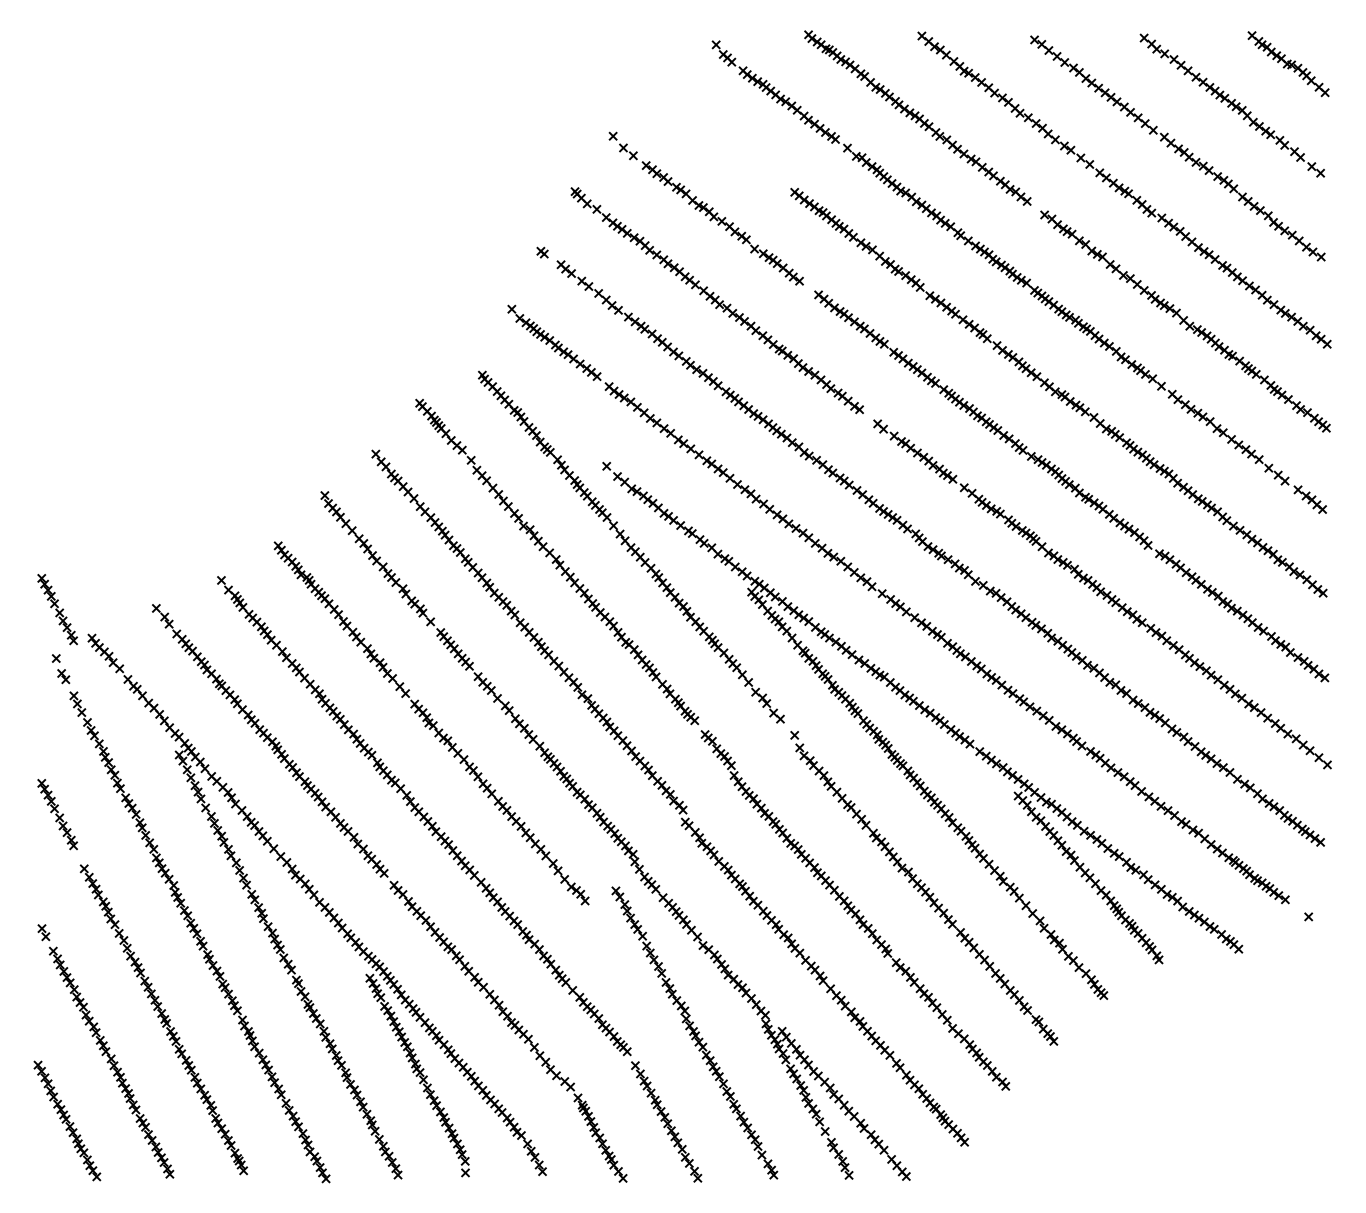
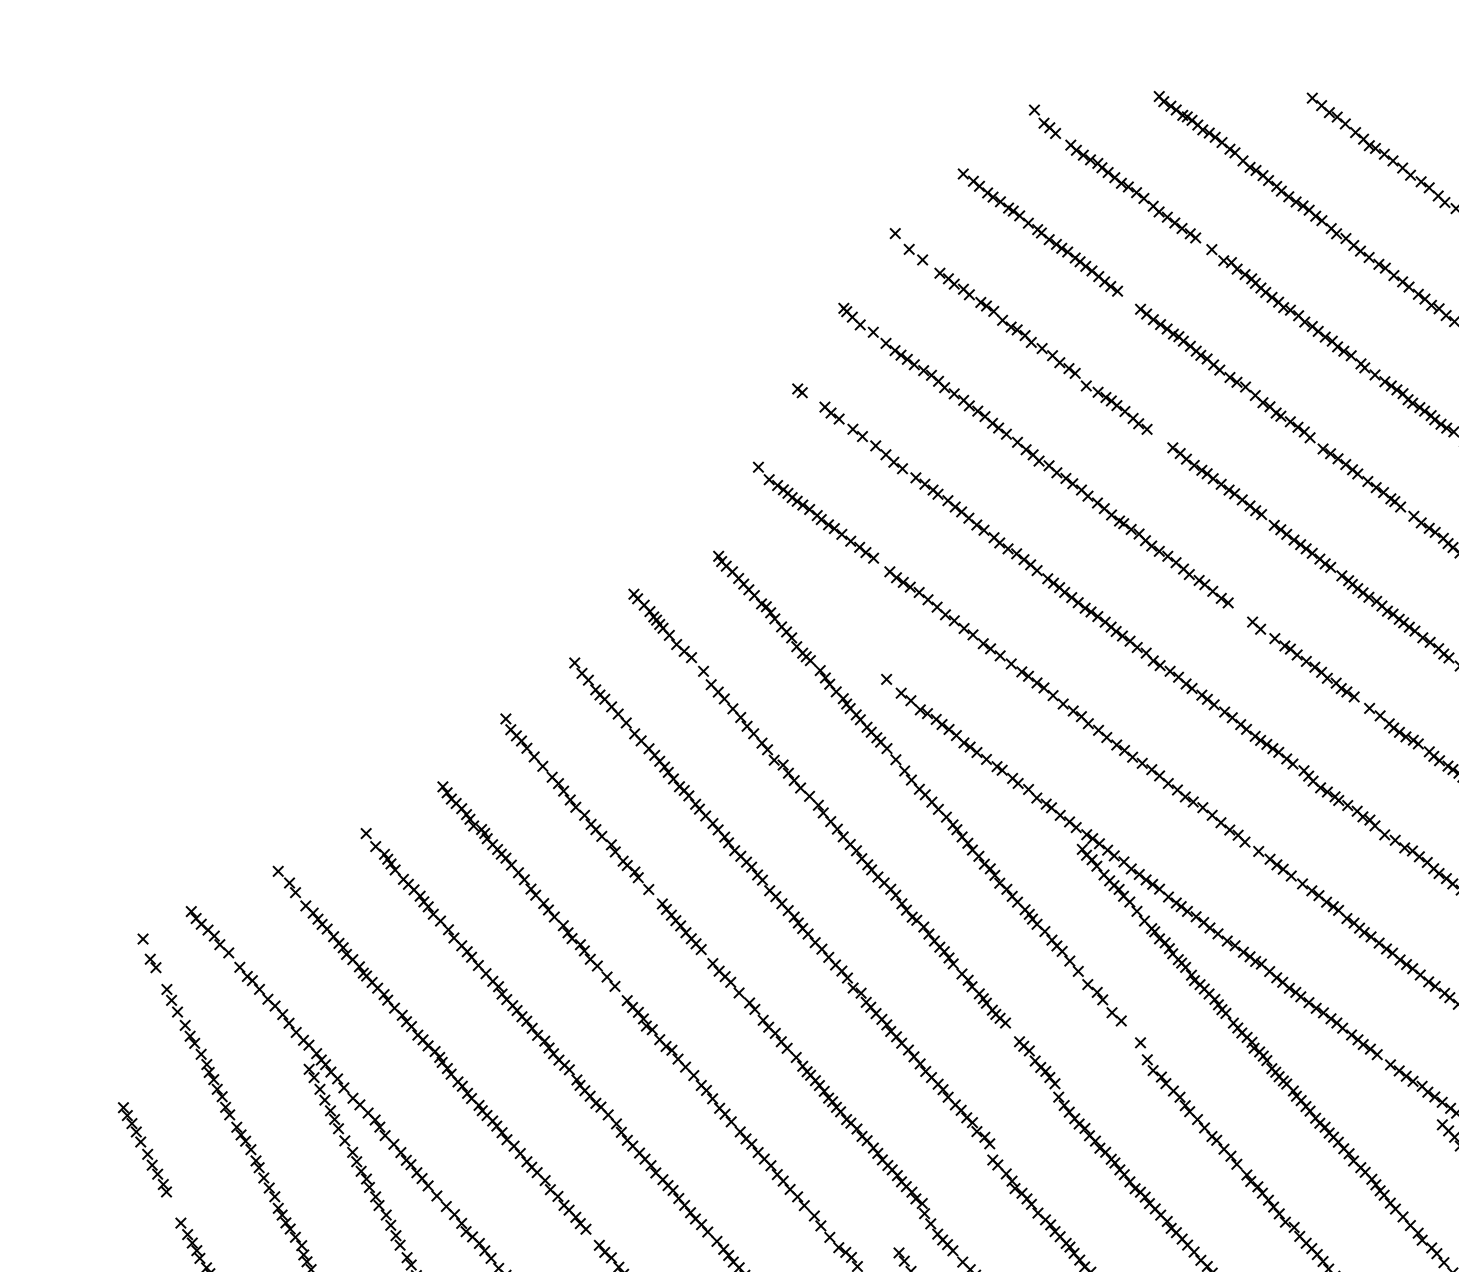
part: (720, 135) -> (1040, 232), added
part: (57, 609) -> (144, 872), removed

